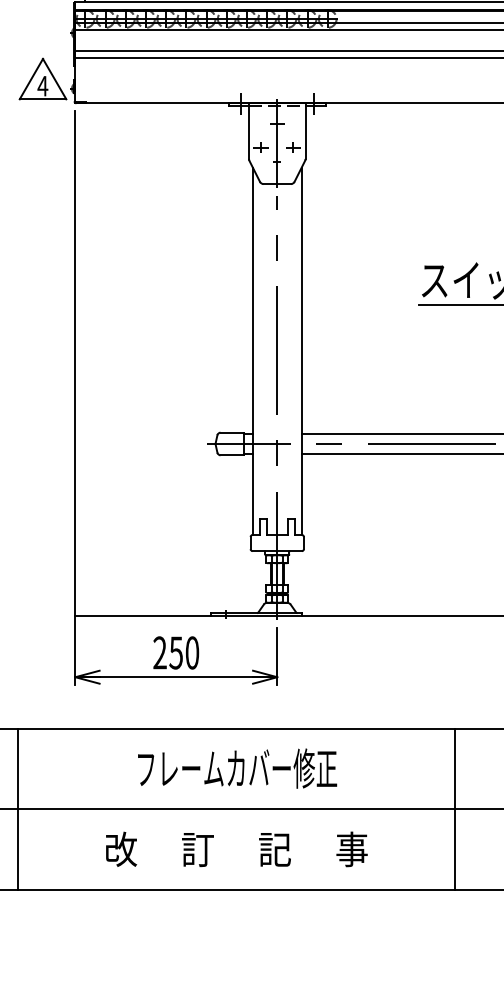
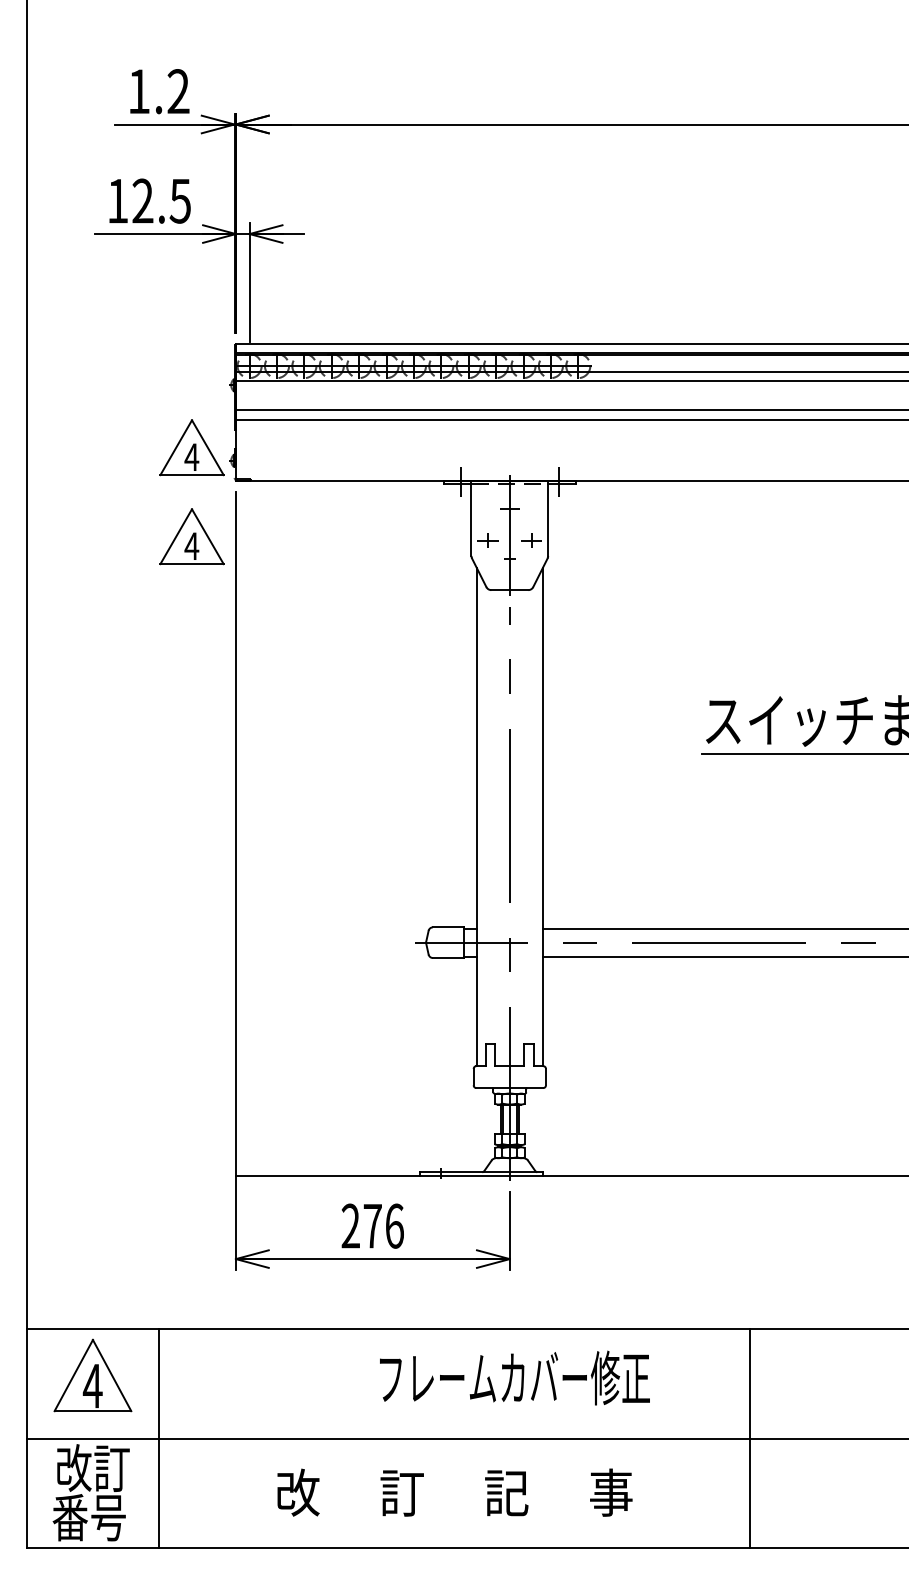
part: (42, 144) -> (191, 536), added
text: (184, 652) -> (383, 1225), 250 -> 276
text: (237, 768) -> (514, 1377), moved

